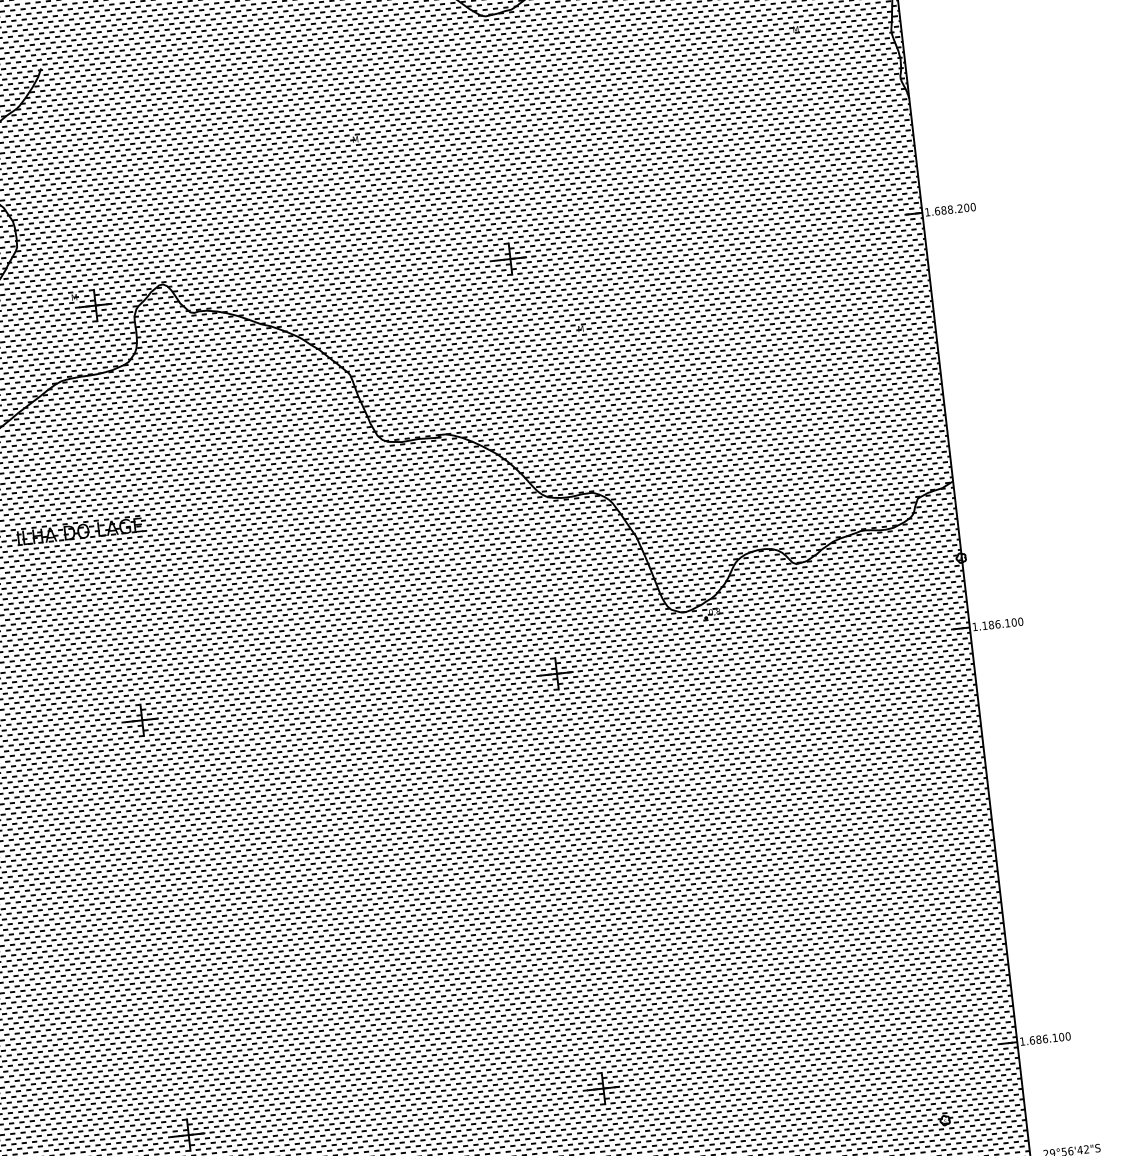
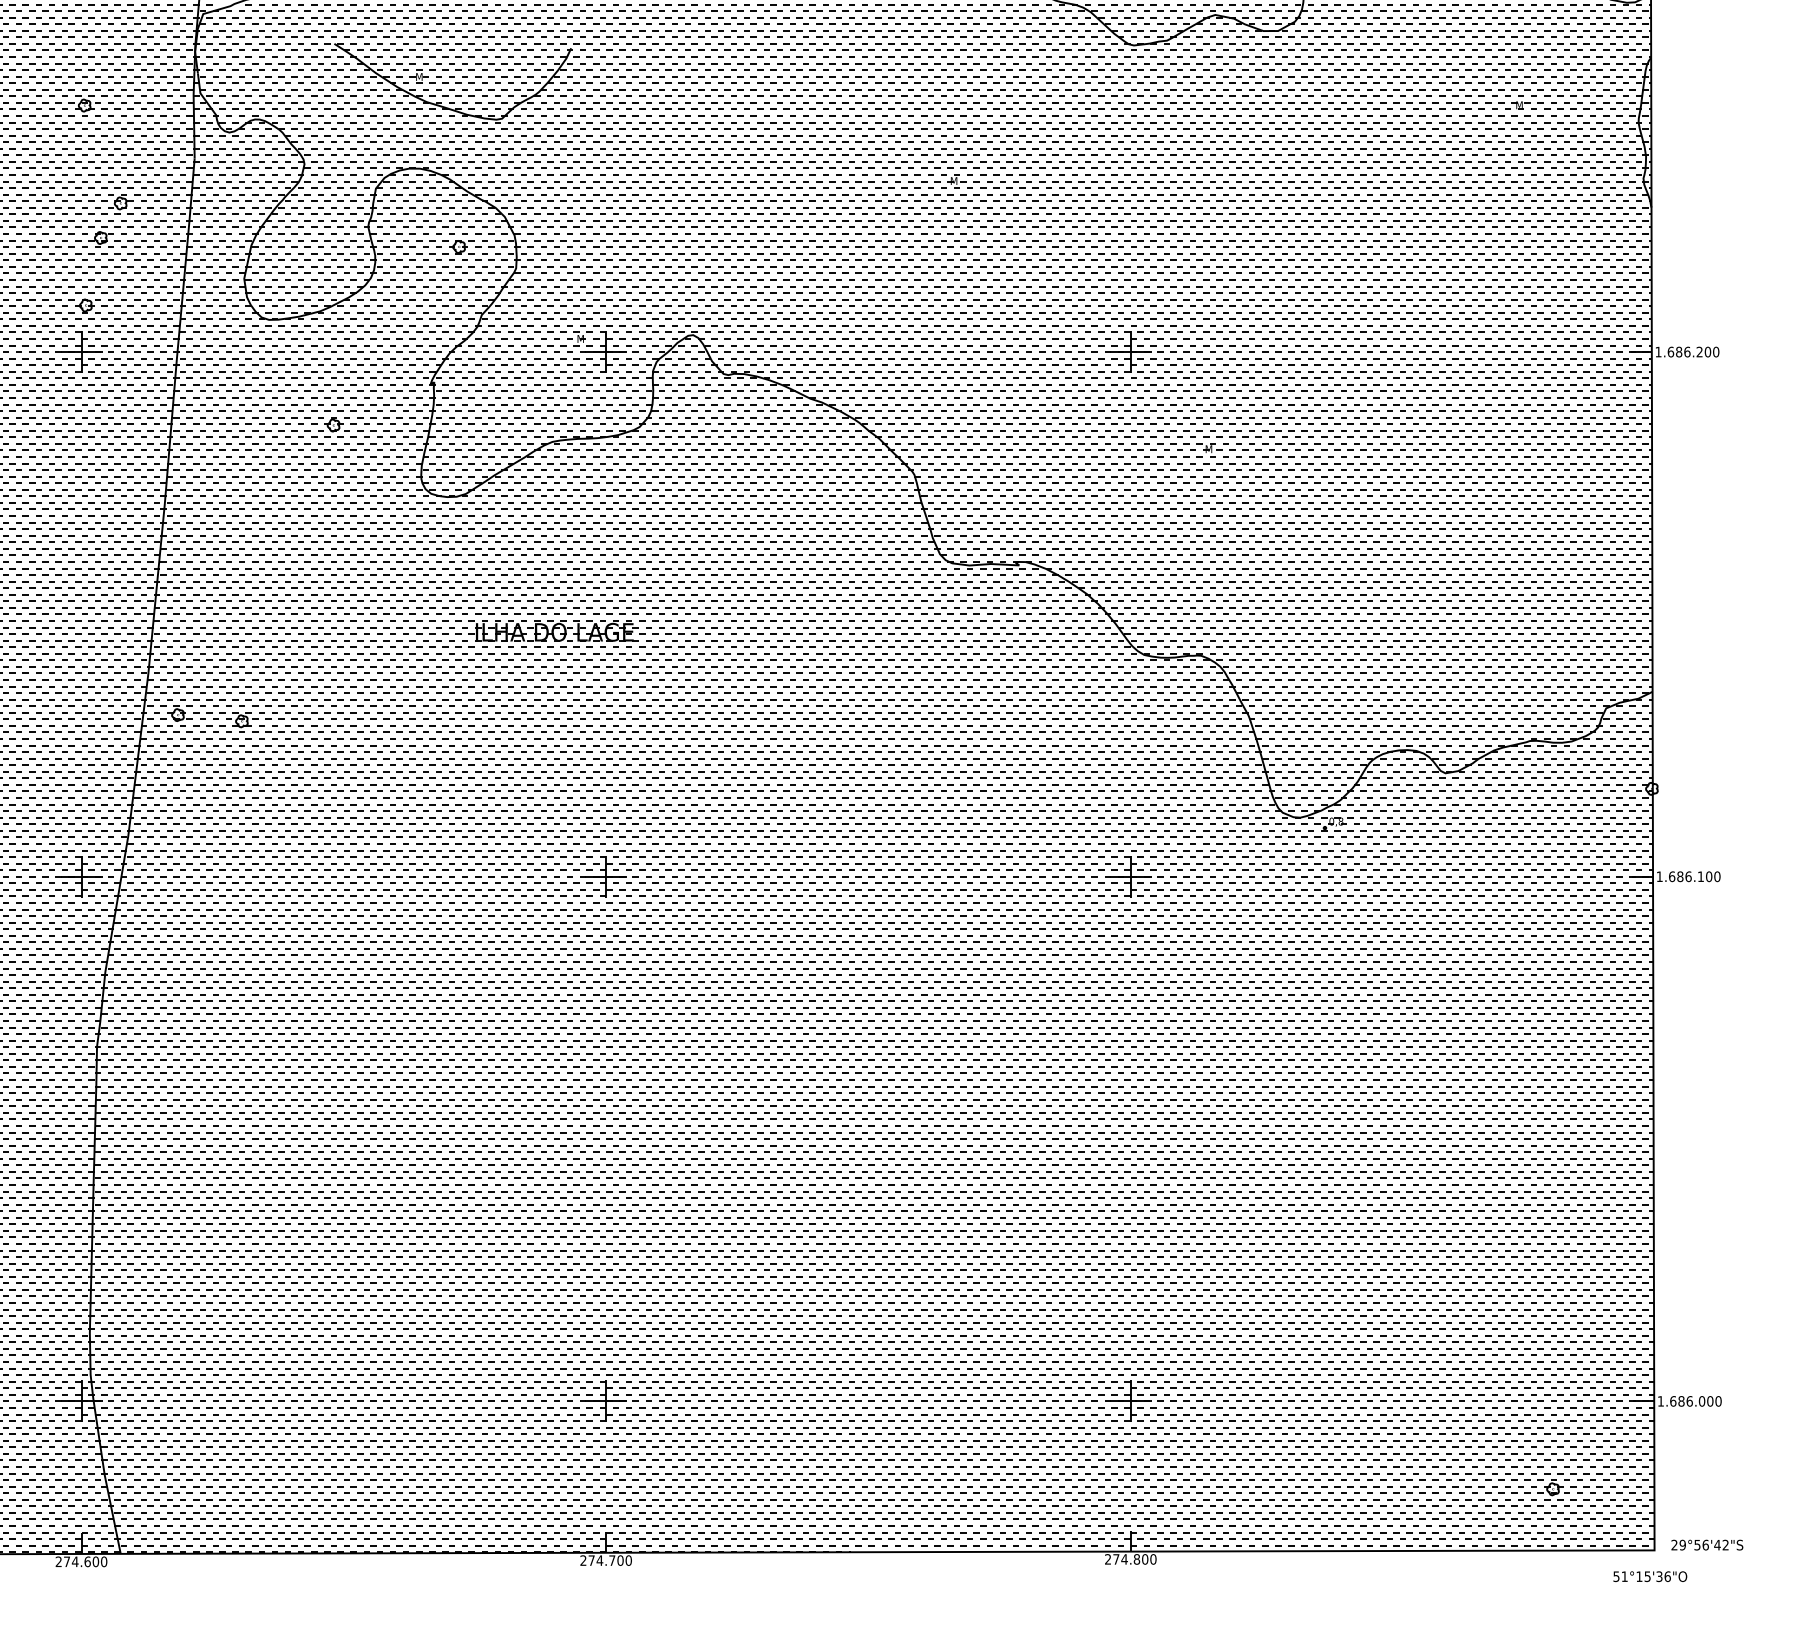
text: (950, 209) -> (1687, 351), 1.688.200 -> 1.686.200
text: (985, 625) -> (1672, 876), 1.186.100 -> 1.686.100
text: (1054, 1038) -> (1701, 1401), 1.686.100 -> 1.686.000

